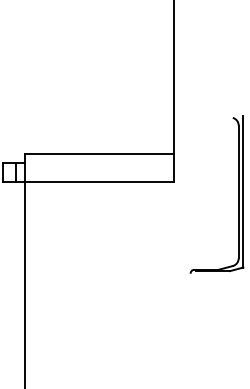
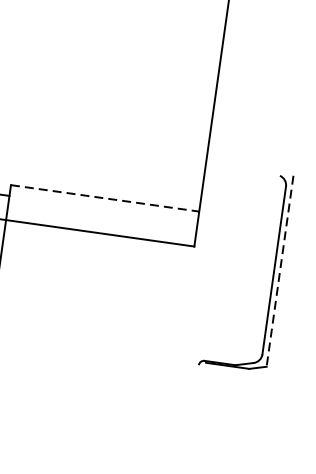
line: (100, 154) -> (106, 198), solid -> dashed
line: (243, 191) -> (280, 270), solid -> dashed

